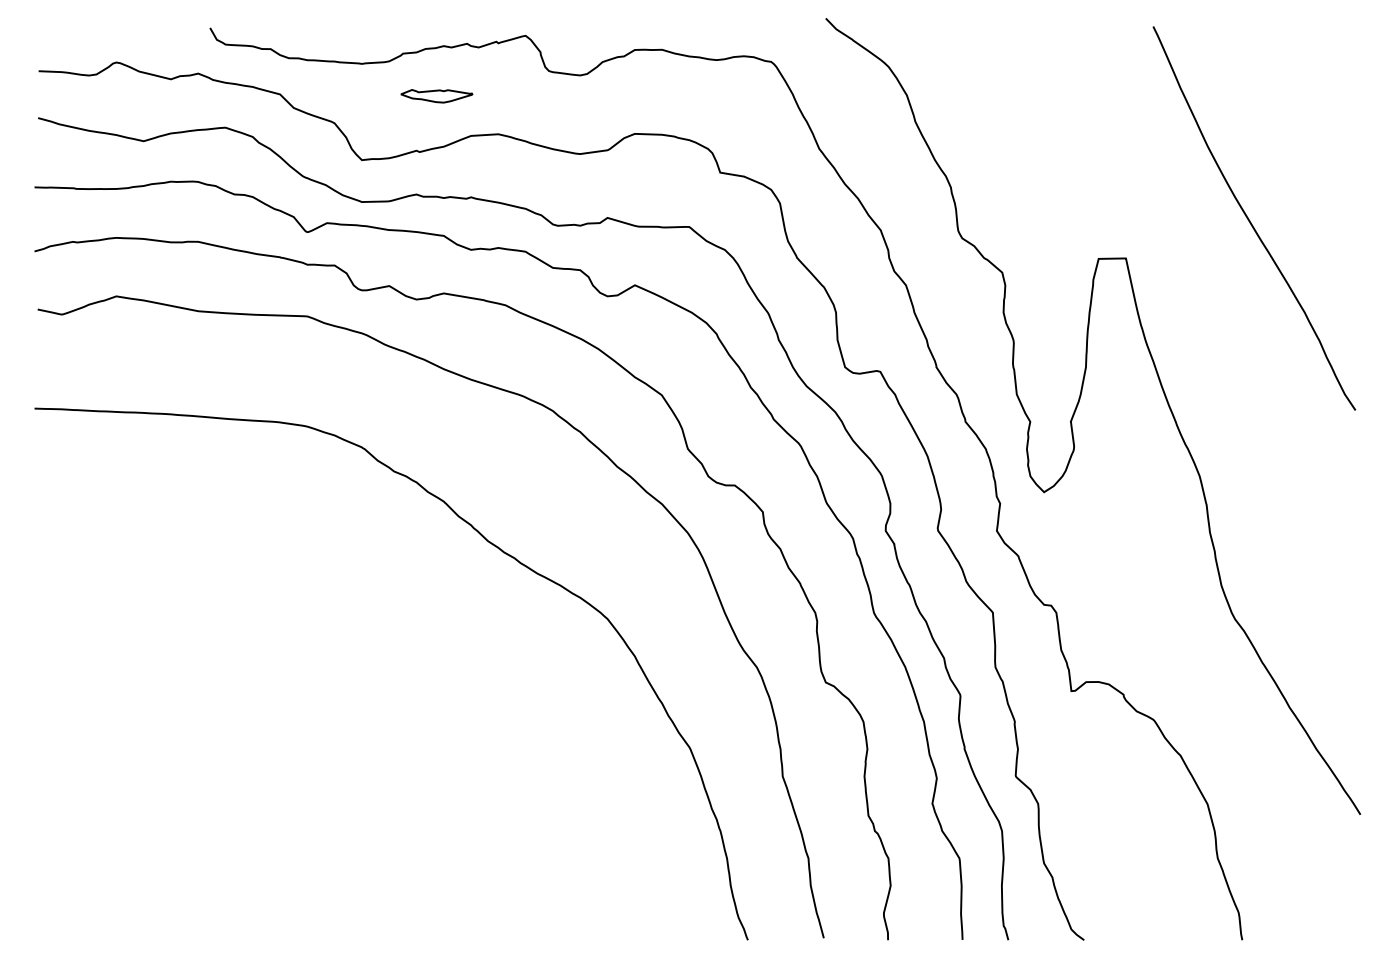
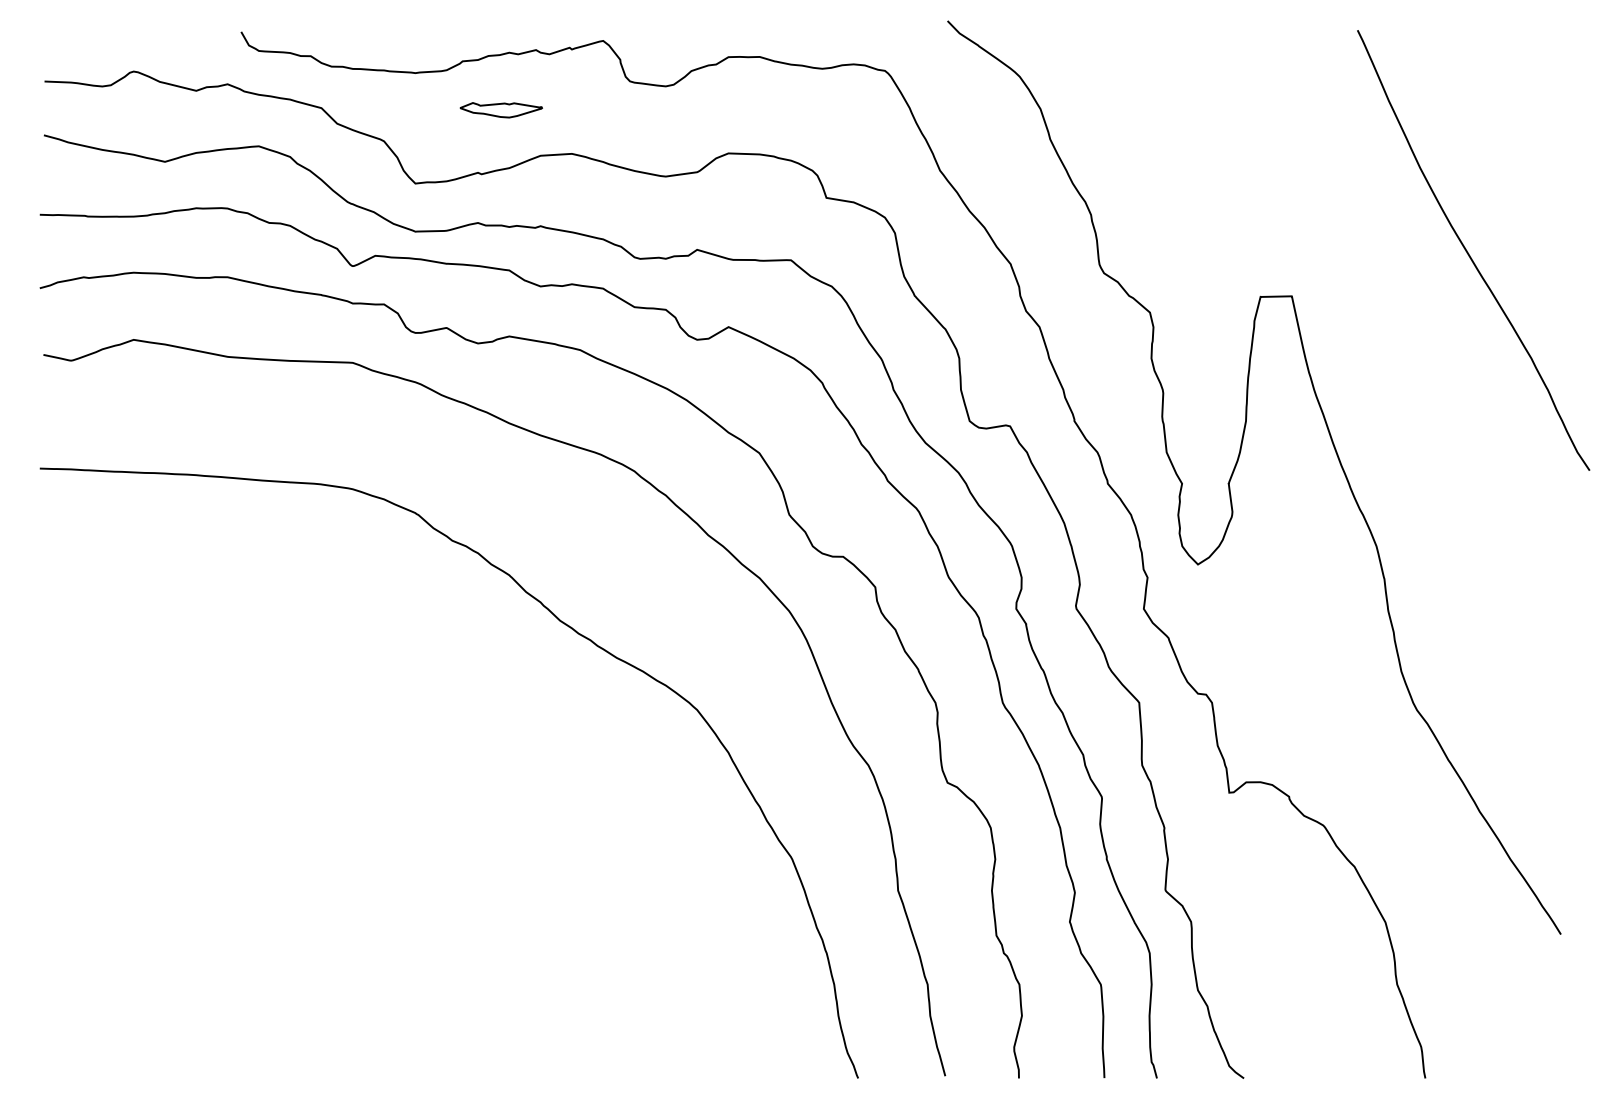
curve: (1250, 220) -> (1469, 252), moved

